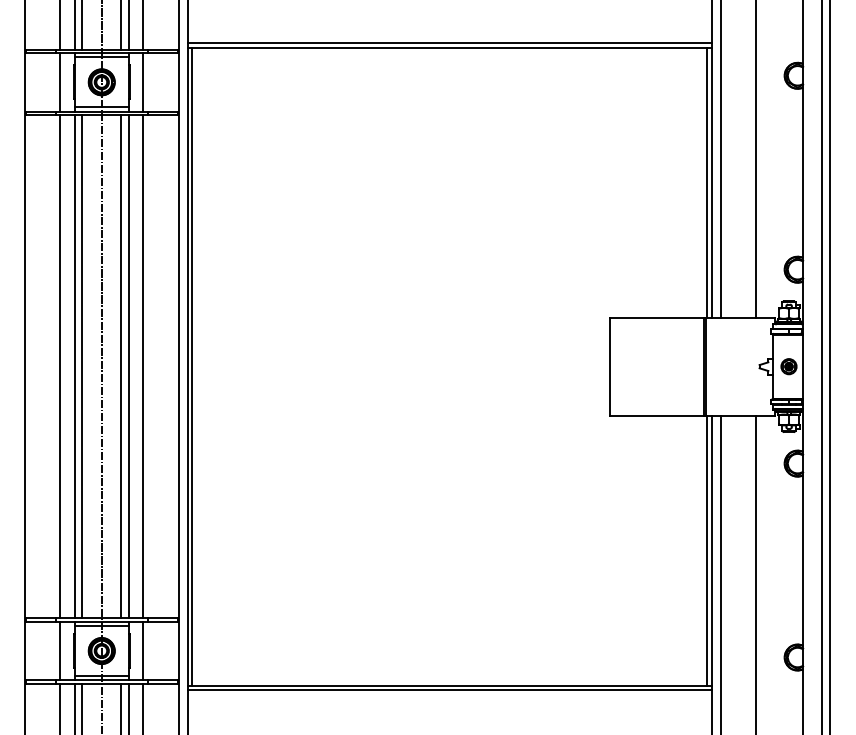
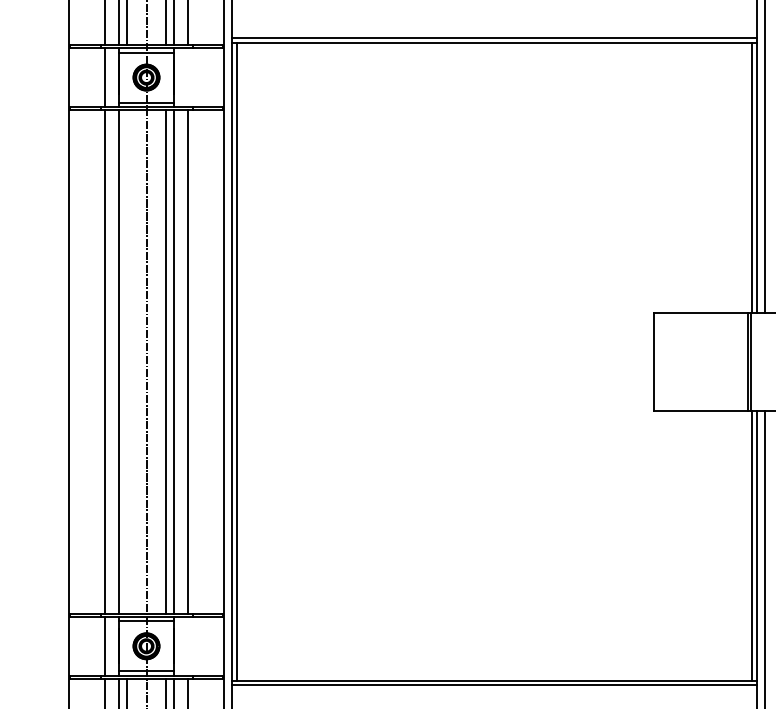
line: (143, 81) -> (188, 76), removed
line: (82, 366) -> (127, 361), removed
line: (143, 650) -> (188, 645), removed

